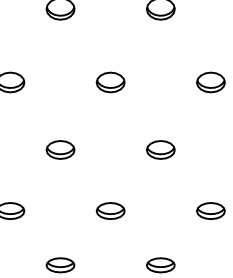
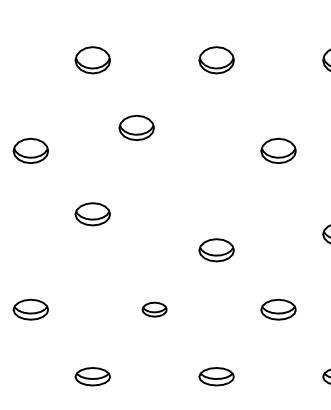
part: (110, 82) -> (136, 127), moved
part: (60, 150) -> (92, 214), moved
part: (160, 150) -> (216, 250), moved
part: (110, 210) -> (154, 309), size x0.7

